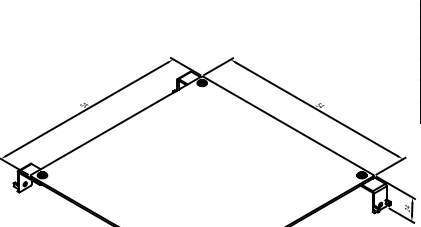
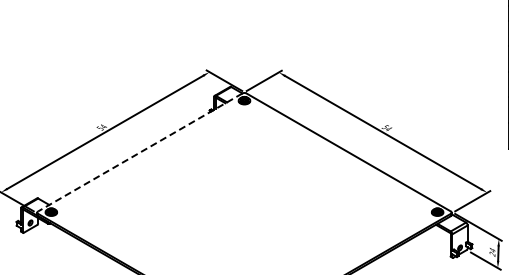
line: (116, 125) -> (140, 152), solid -> dashed

